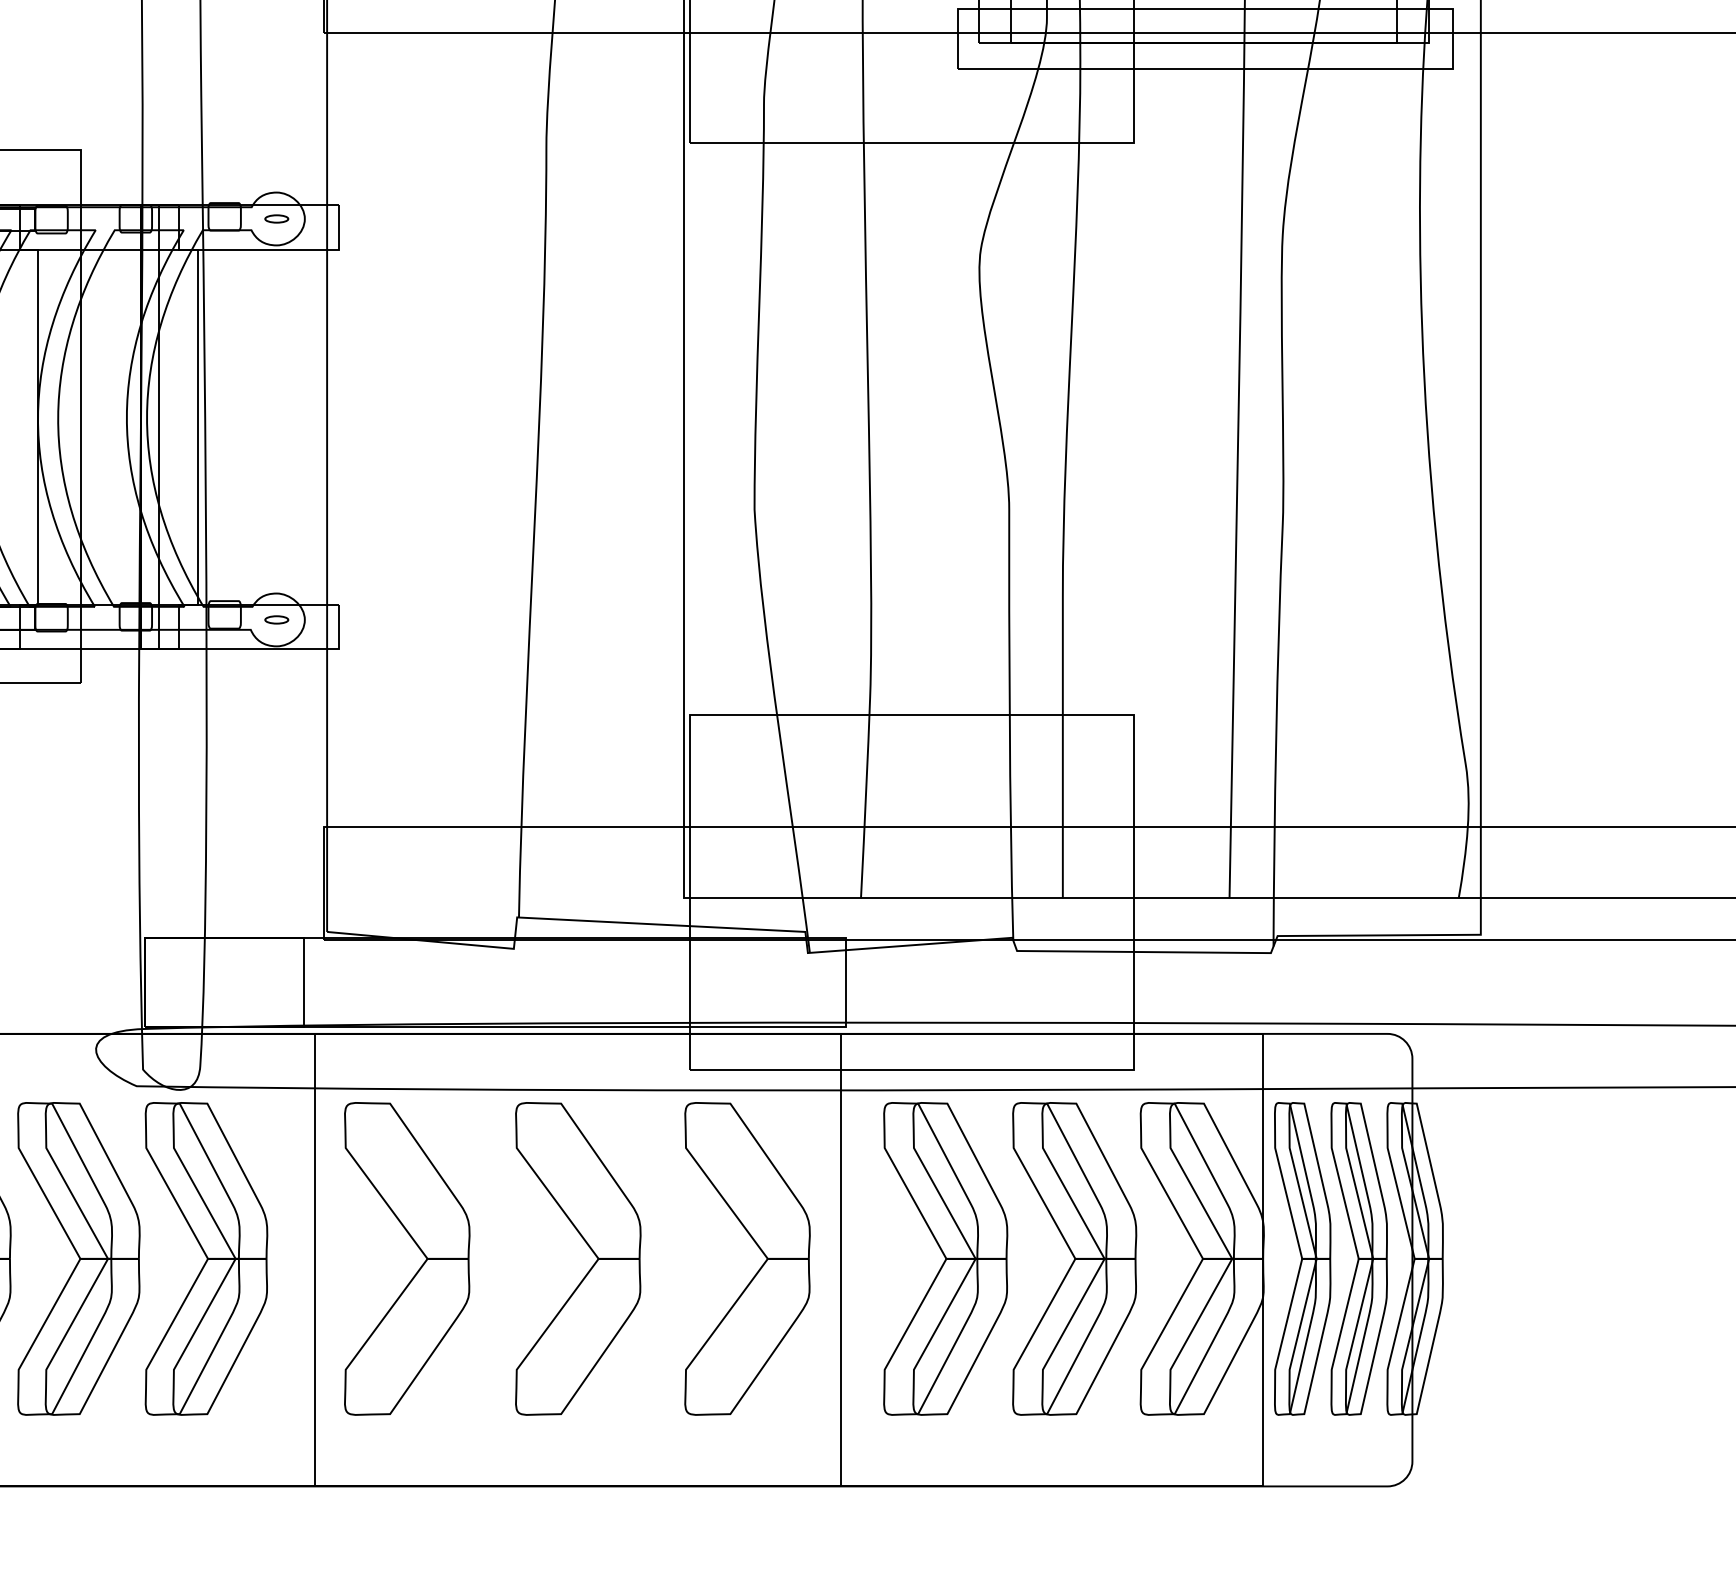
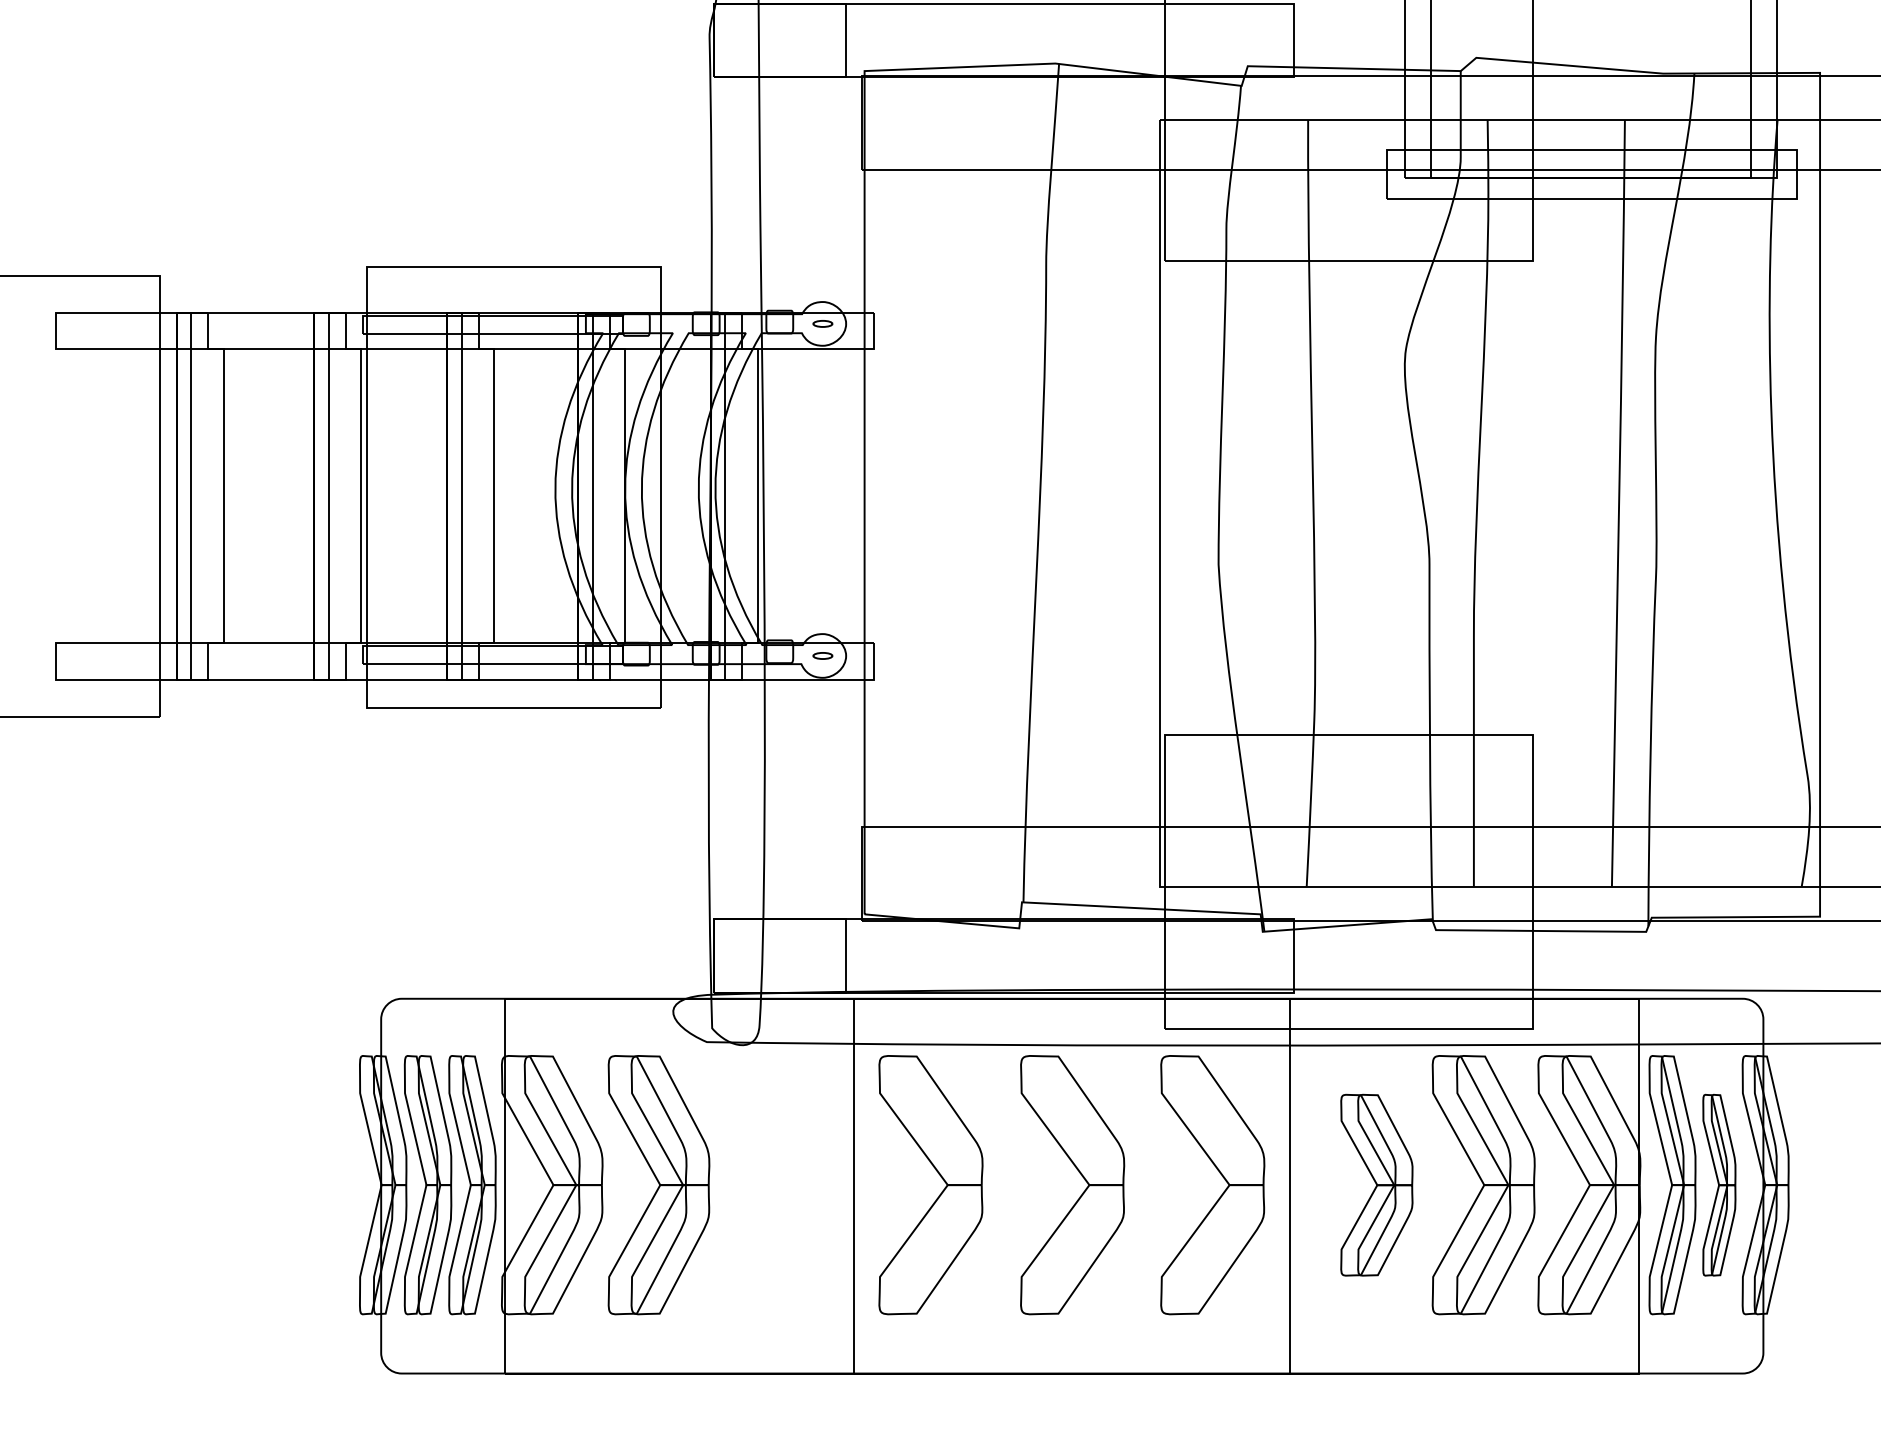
part: (206, 1259) -> (764, 1185), removed
part: (945, 1259) -> (1376, 1185), size x0.7
part: (1359, 1259) -> (1719, 1185), size x0.7

